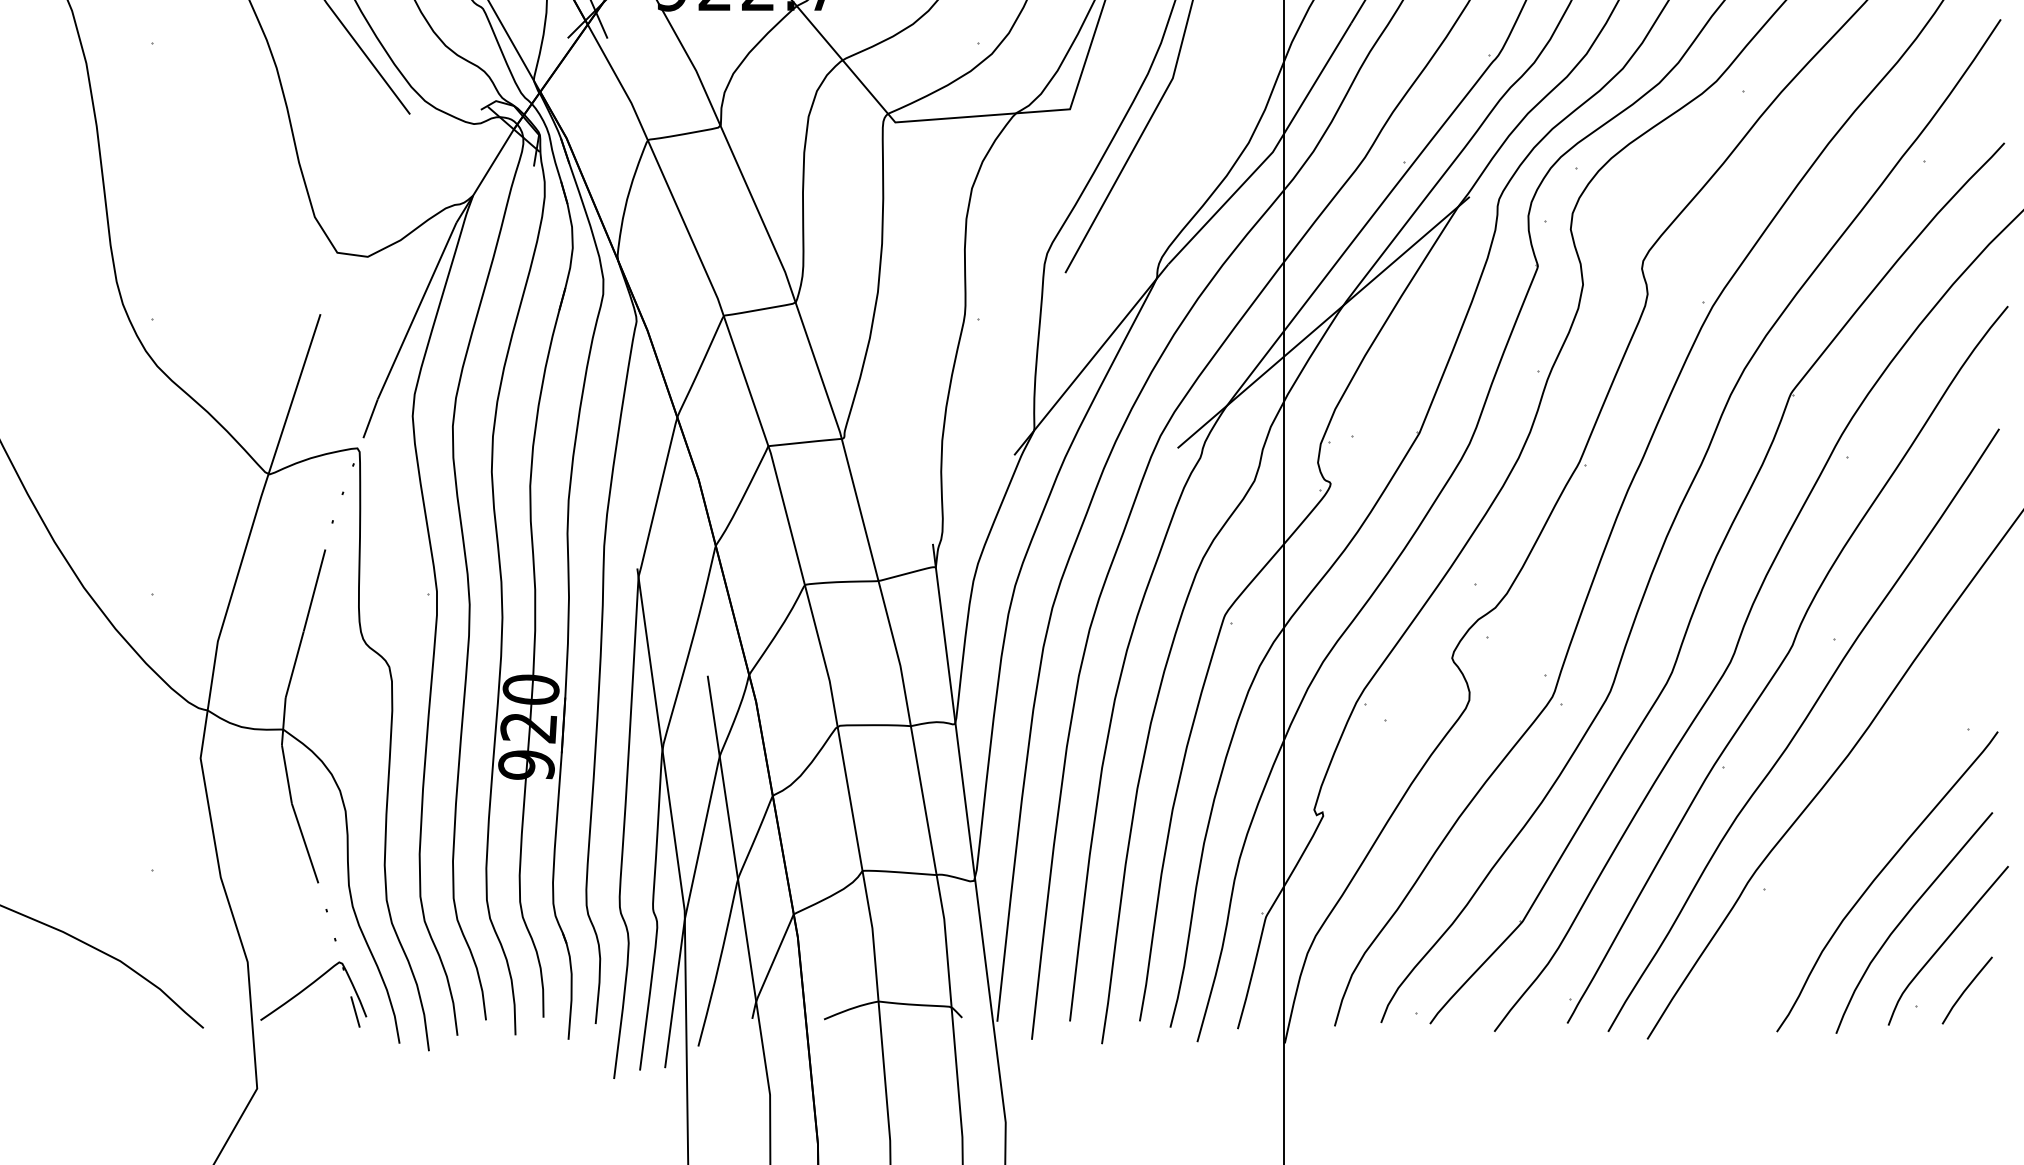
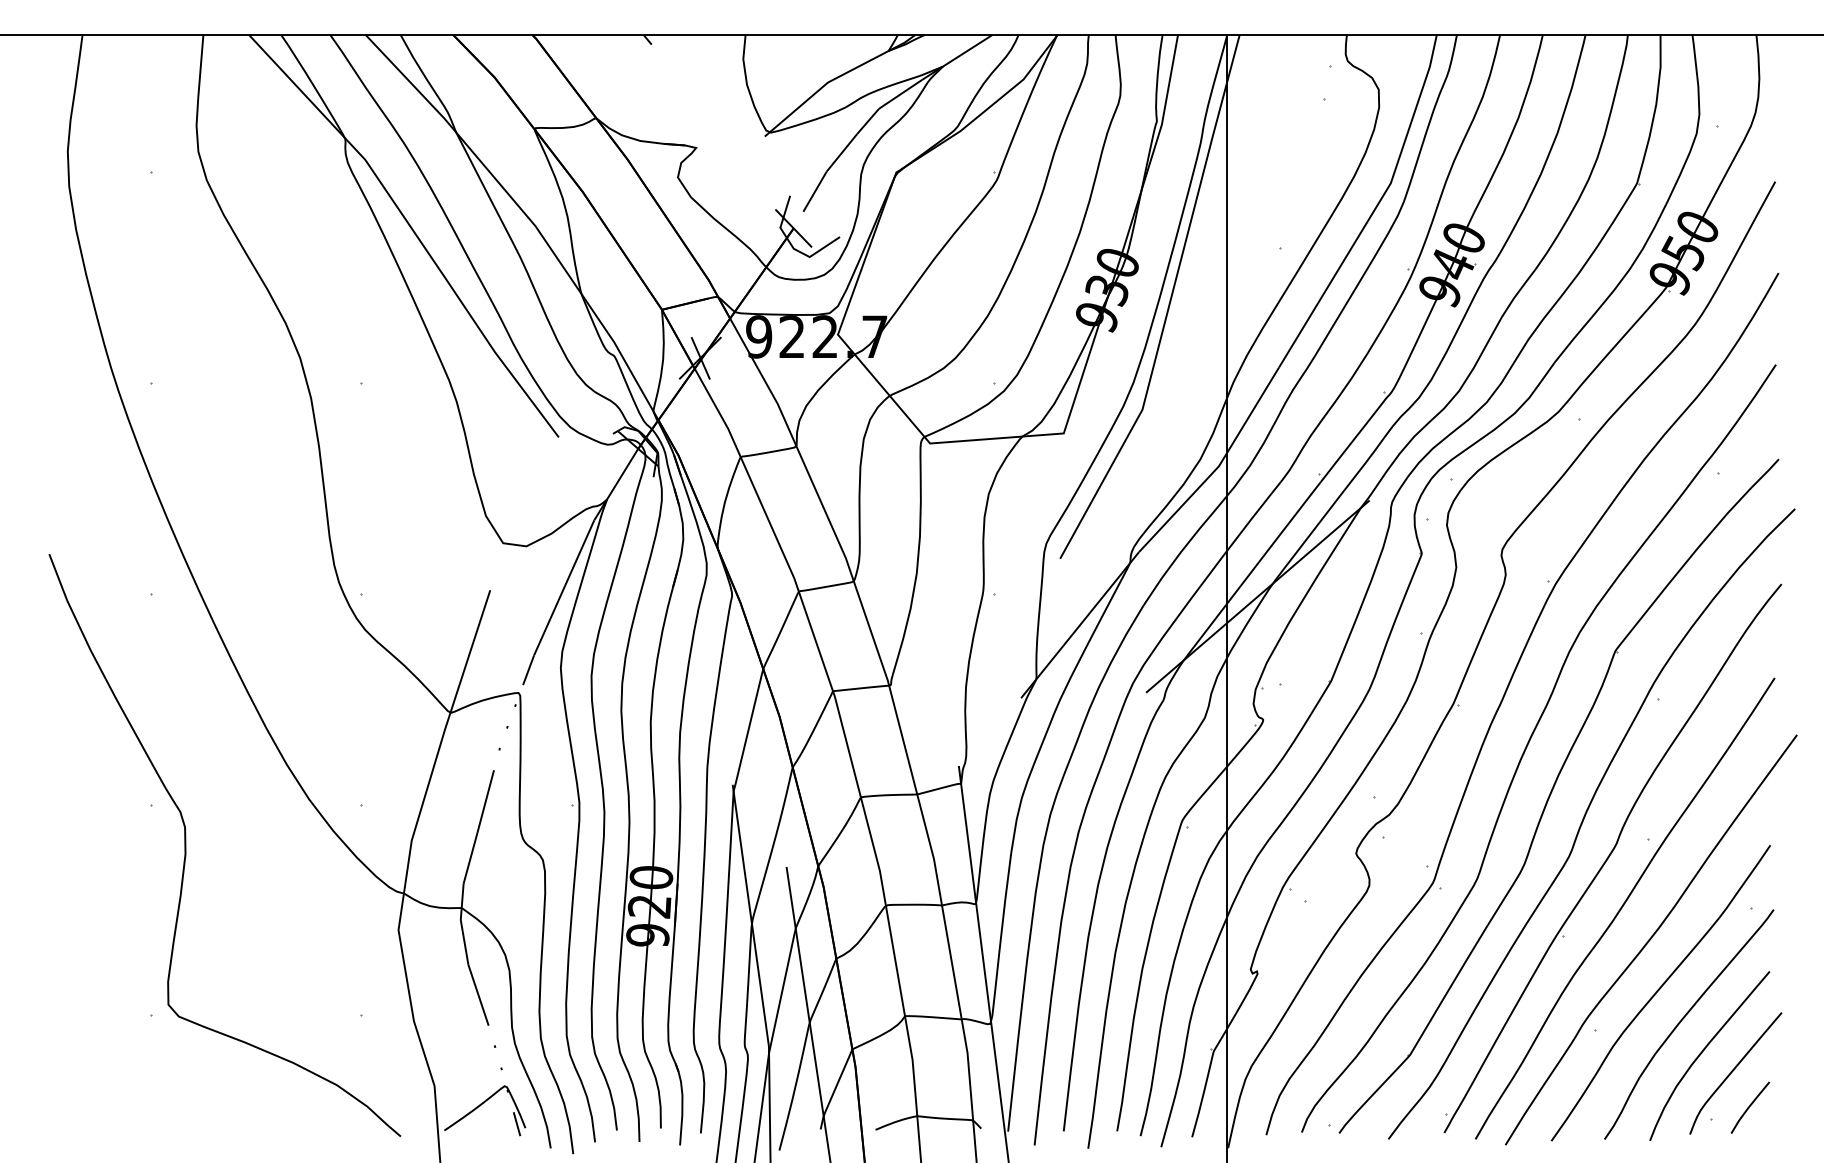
curve: (1847, 838) -> (1658, 991), added

